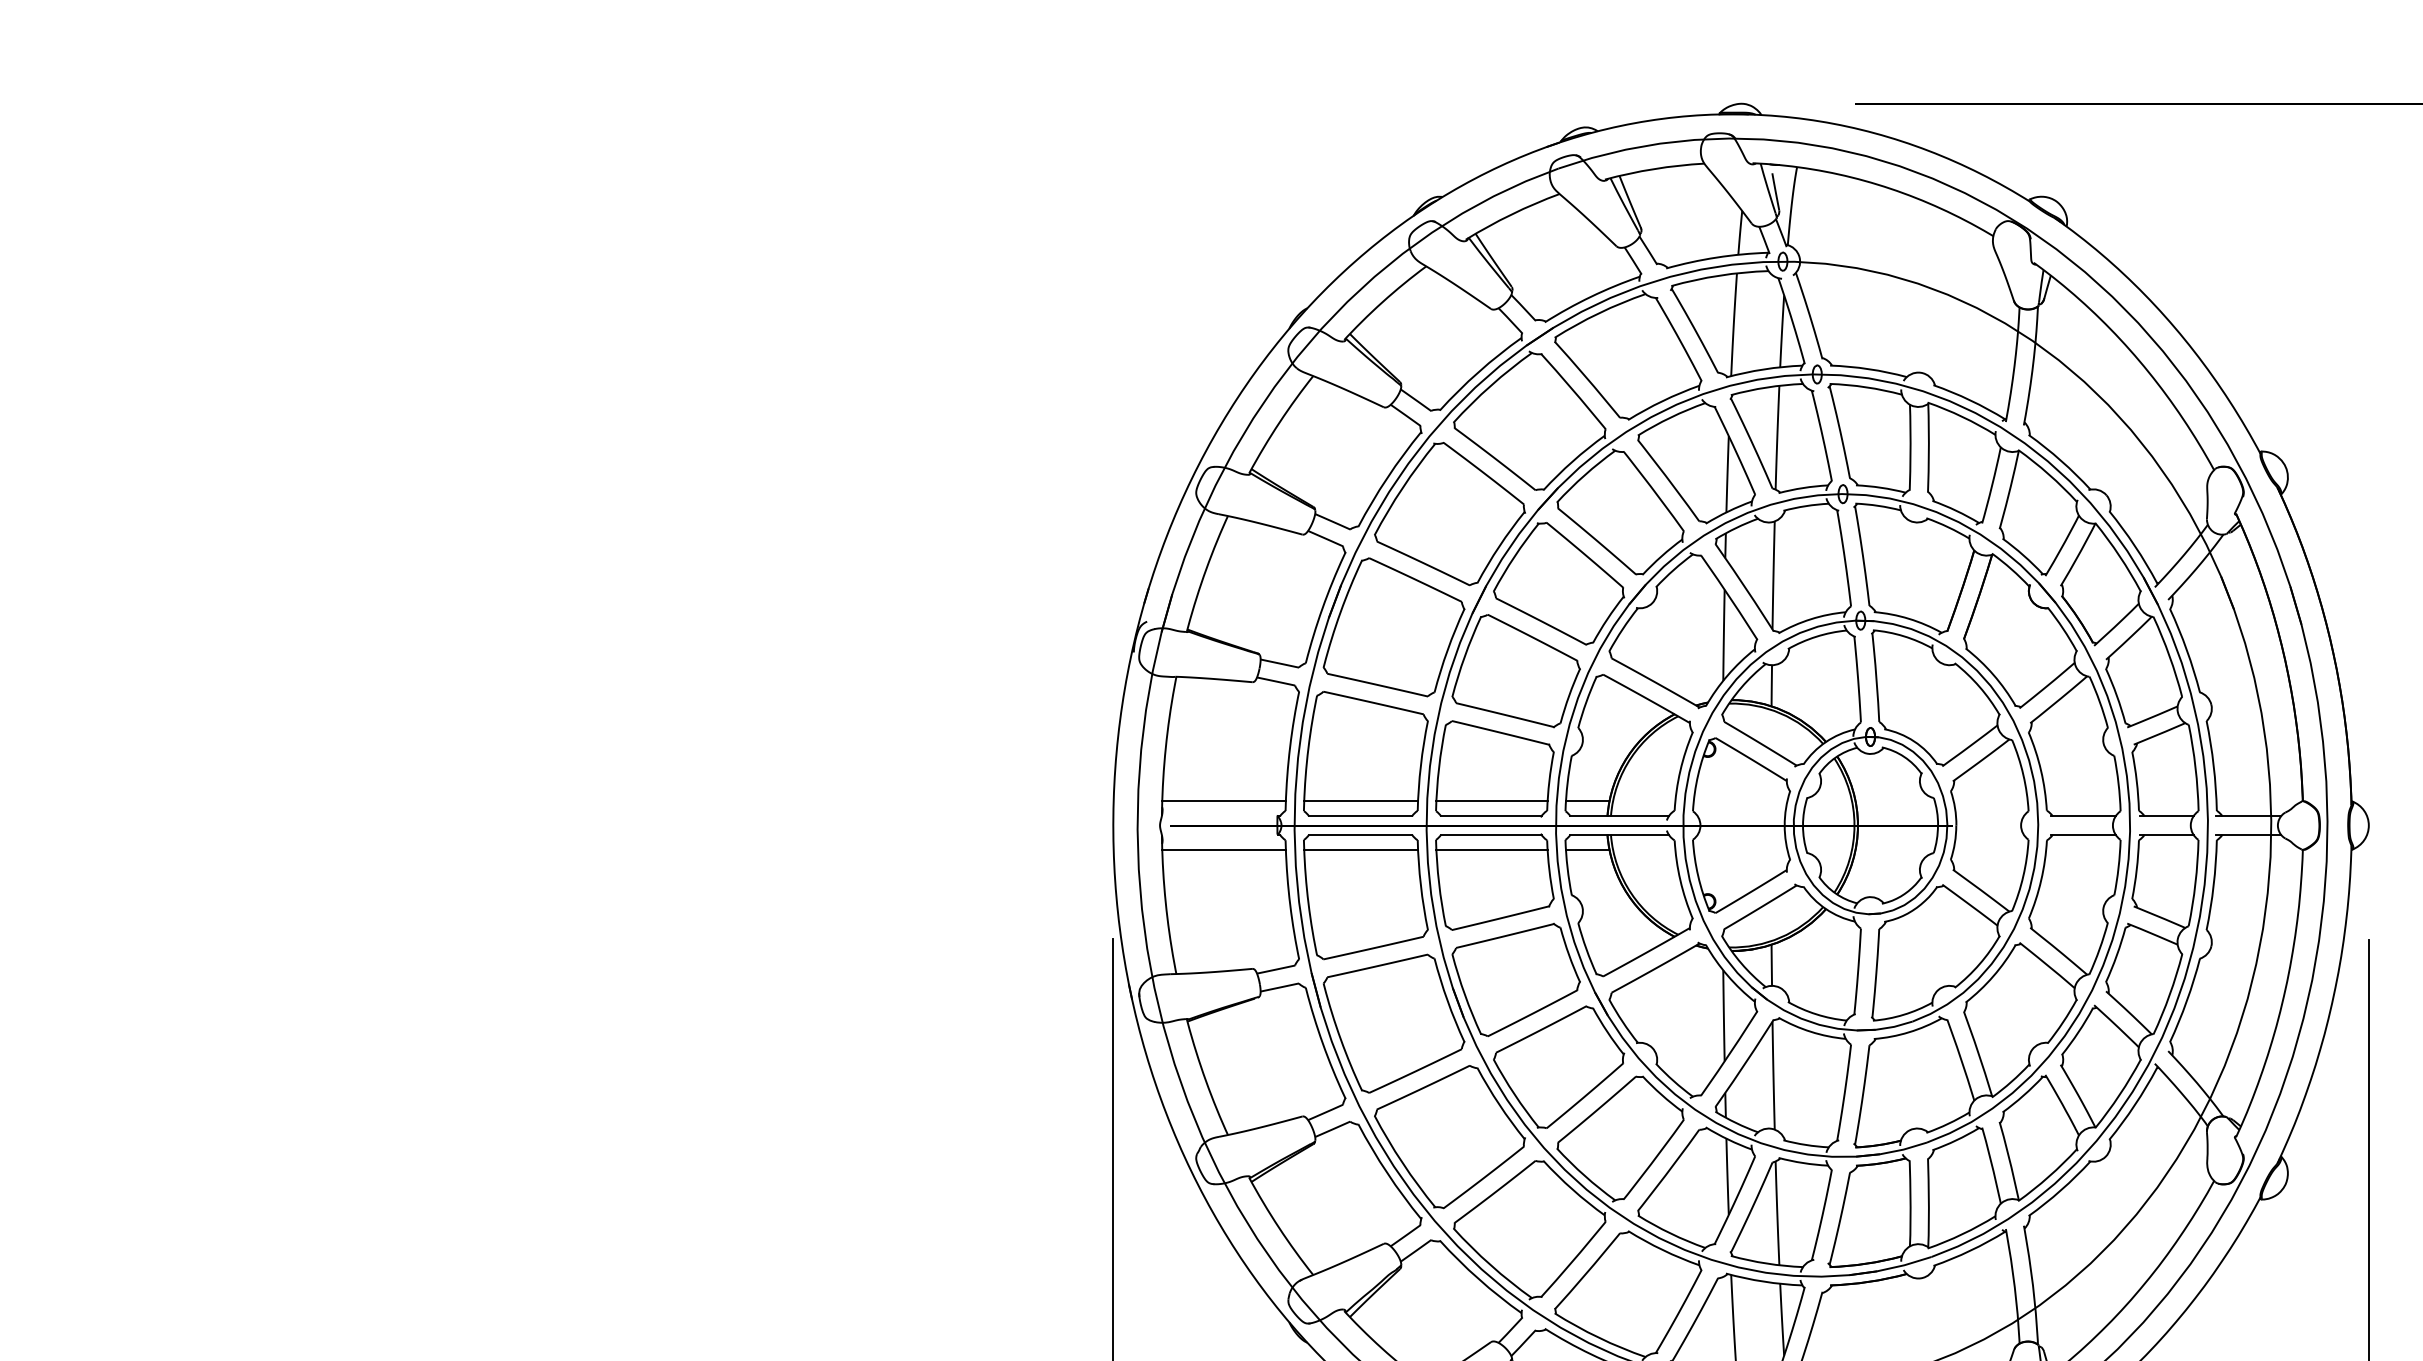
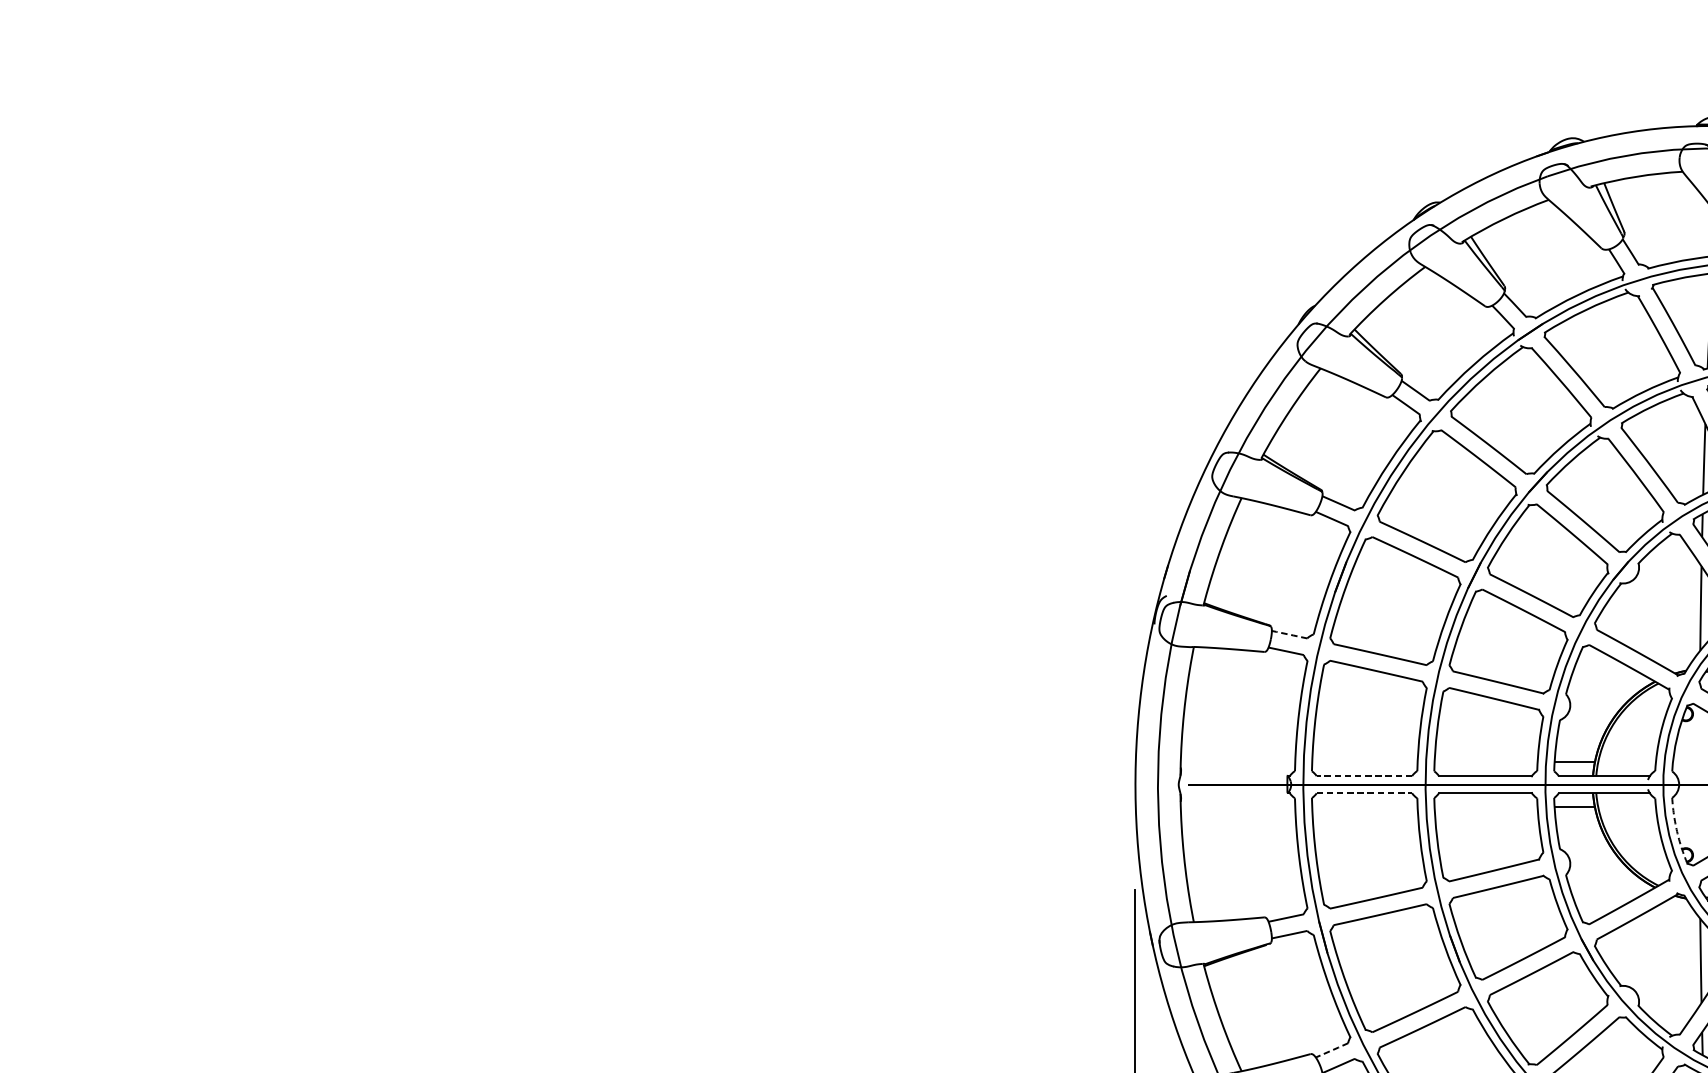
line: (1279, 663) -> (1289, 634), solid -> dashed
line: (1223, 801) -> (1237, 762), removed
line: (1361, 801) -> (1365, 762), removed
line: (1491, 801) -> (1485, 762), removed
line: (1360, 816) -> (1364, 776), solid -> dashed
line: (1360, 834) -> (1364, 792), solid -> dashed
line: (1223, 849) -> (1237, 806), removed
line: (1361, 849) -> (1365, 806), removed
line: (1491, 849) -> (1485, 806), removed
arc: (1698, 876) -> (1677, 831), solid -> dashed
line: (1325, 1112) -> (1331, 1050), solid -> dashed

